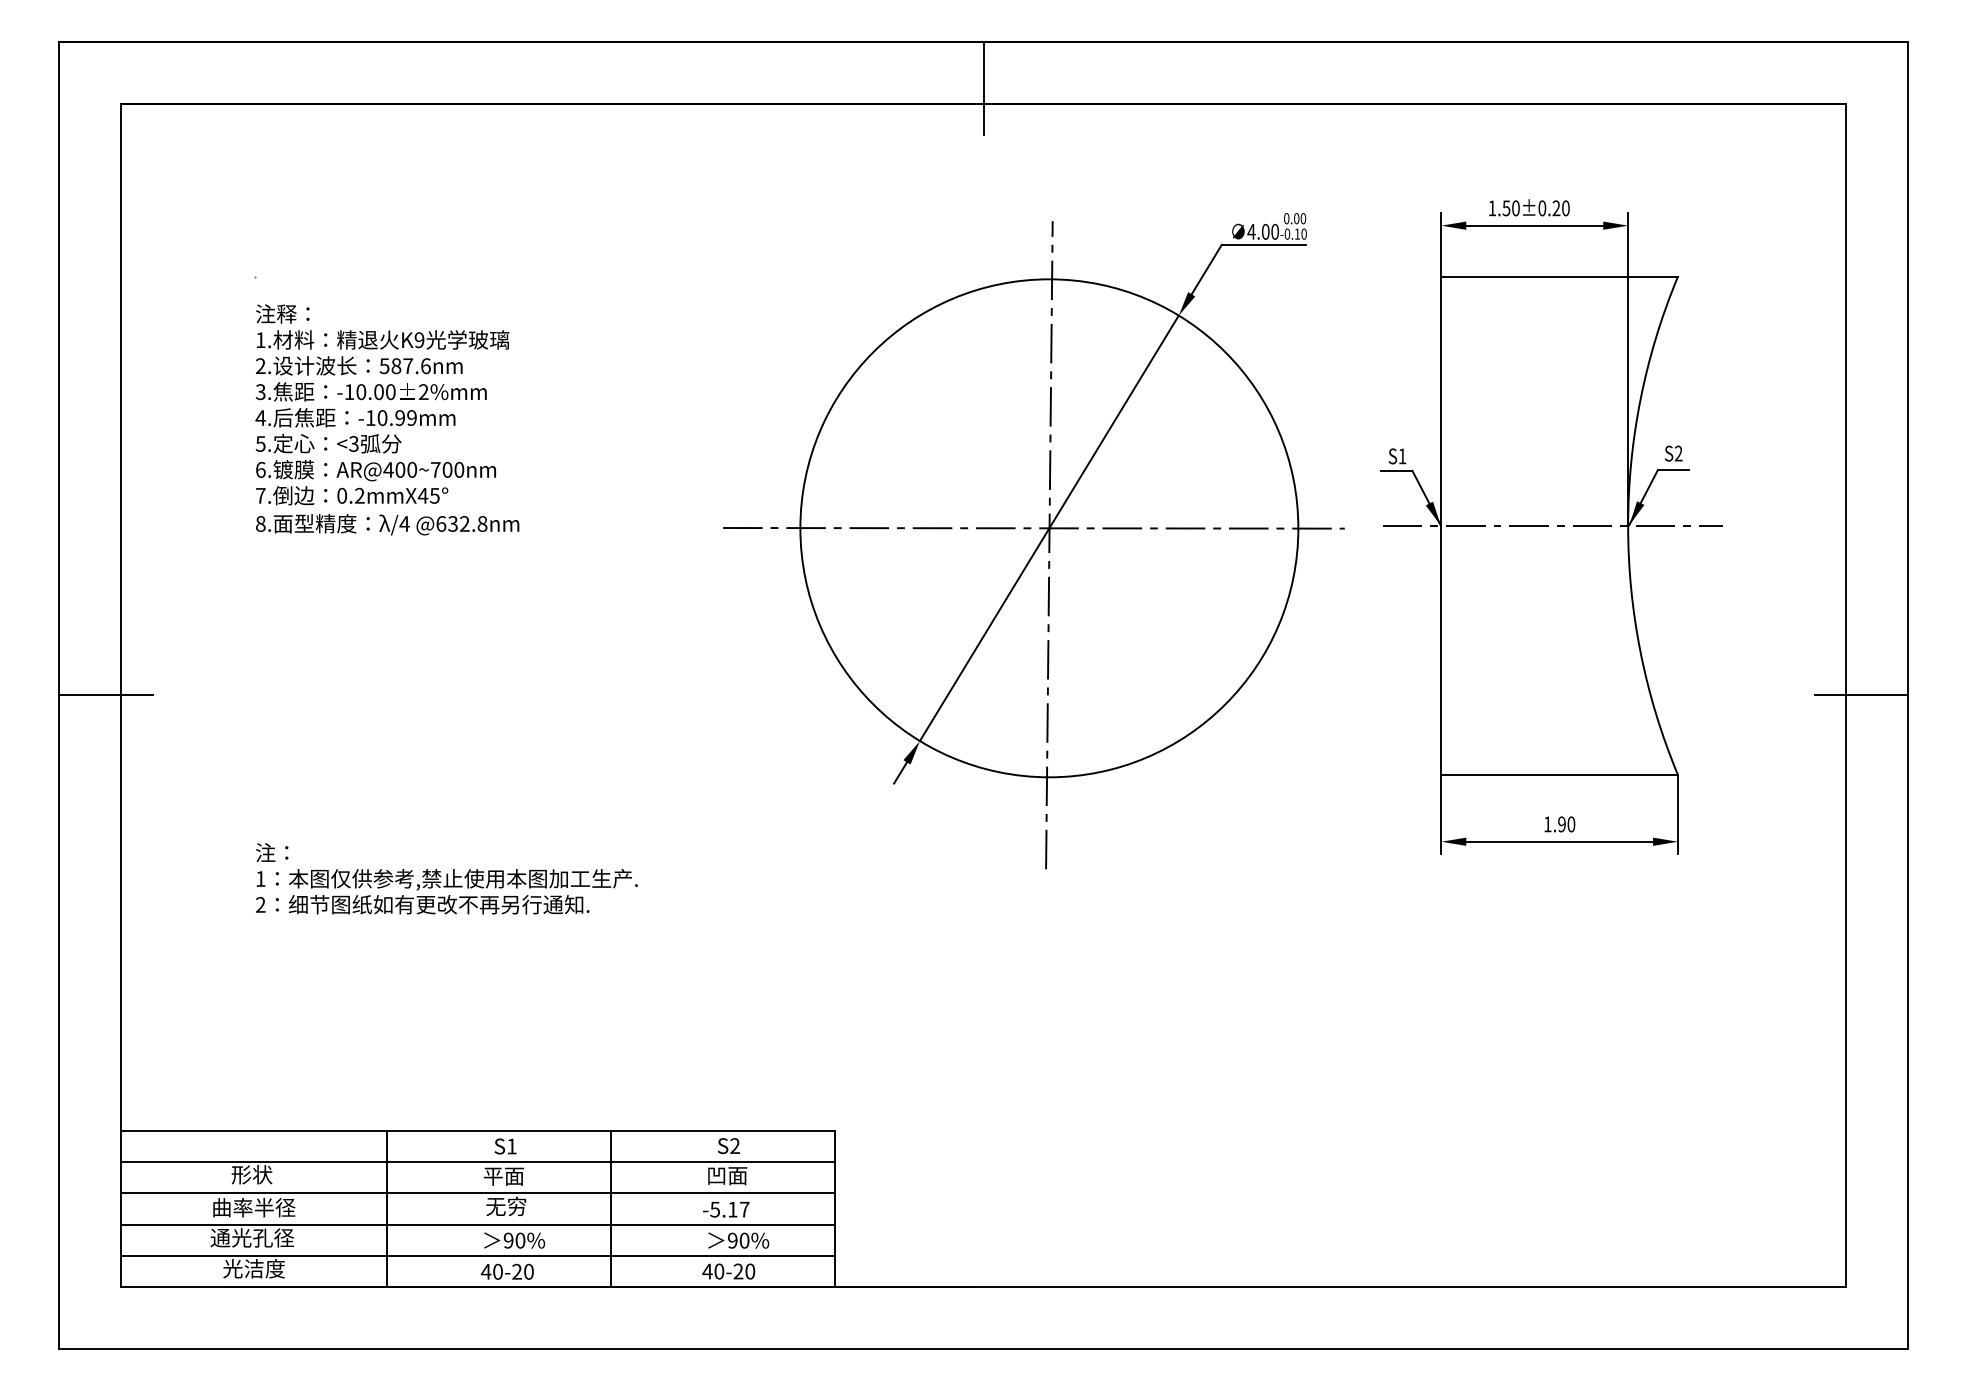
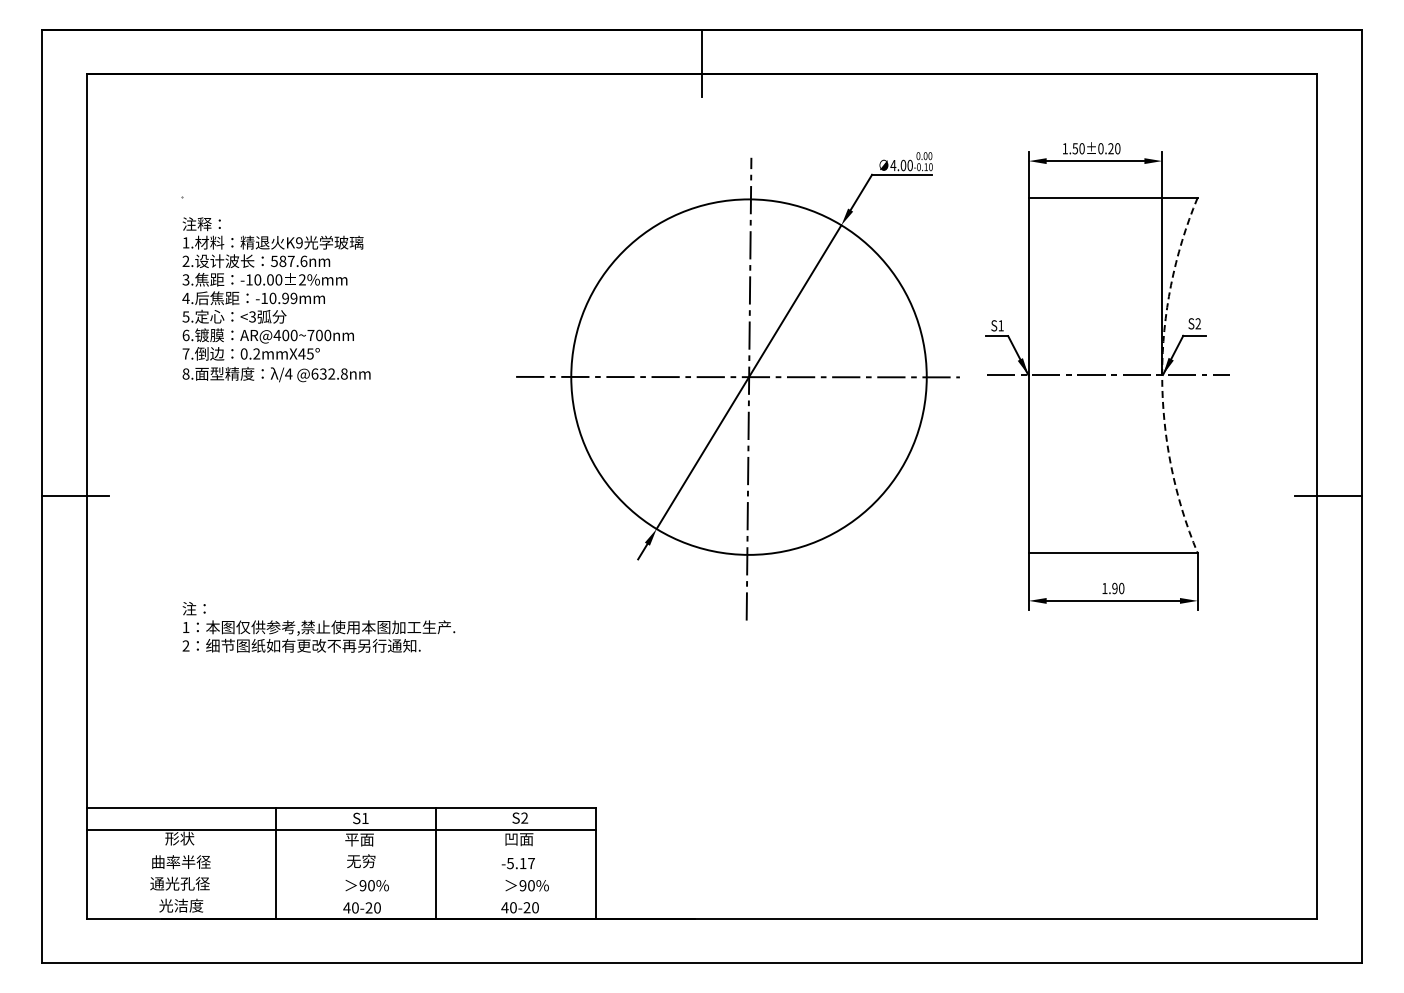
arc: (1628, 526) -> (1162, 375), solid -> dashed
line: (478, 1192) -> (341, 851), removed
line: (478, 1225) -> (341, 874), removed
line: (478, 1255) -> (341, 896), removed

